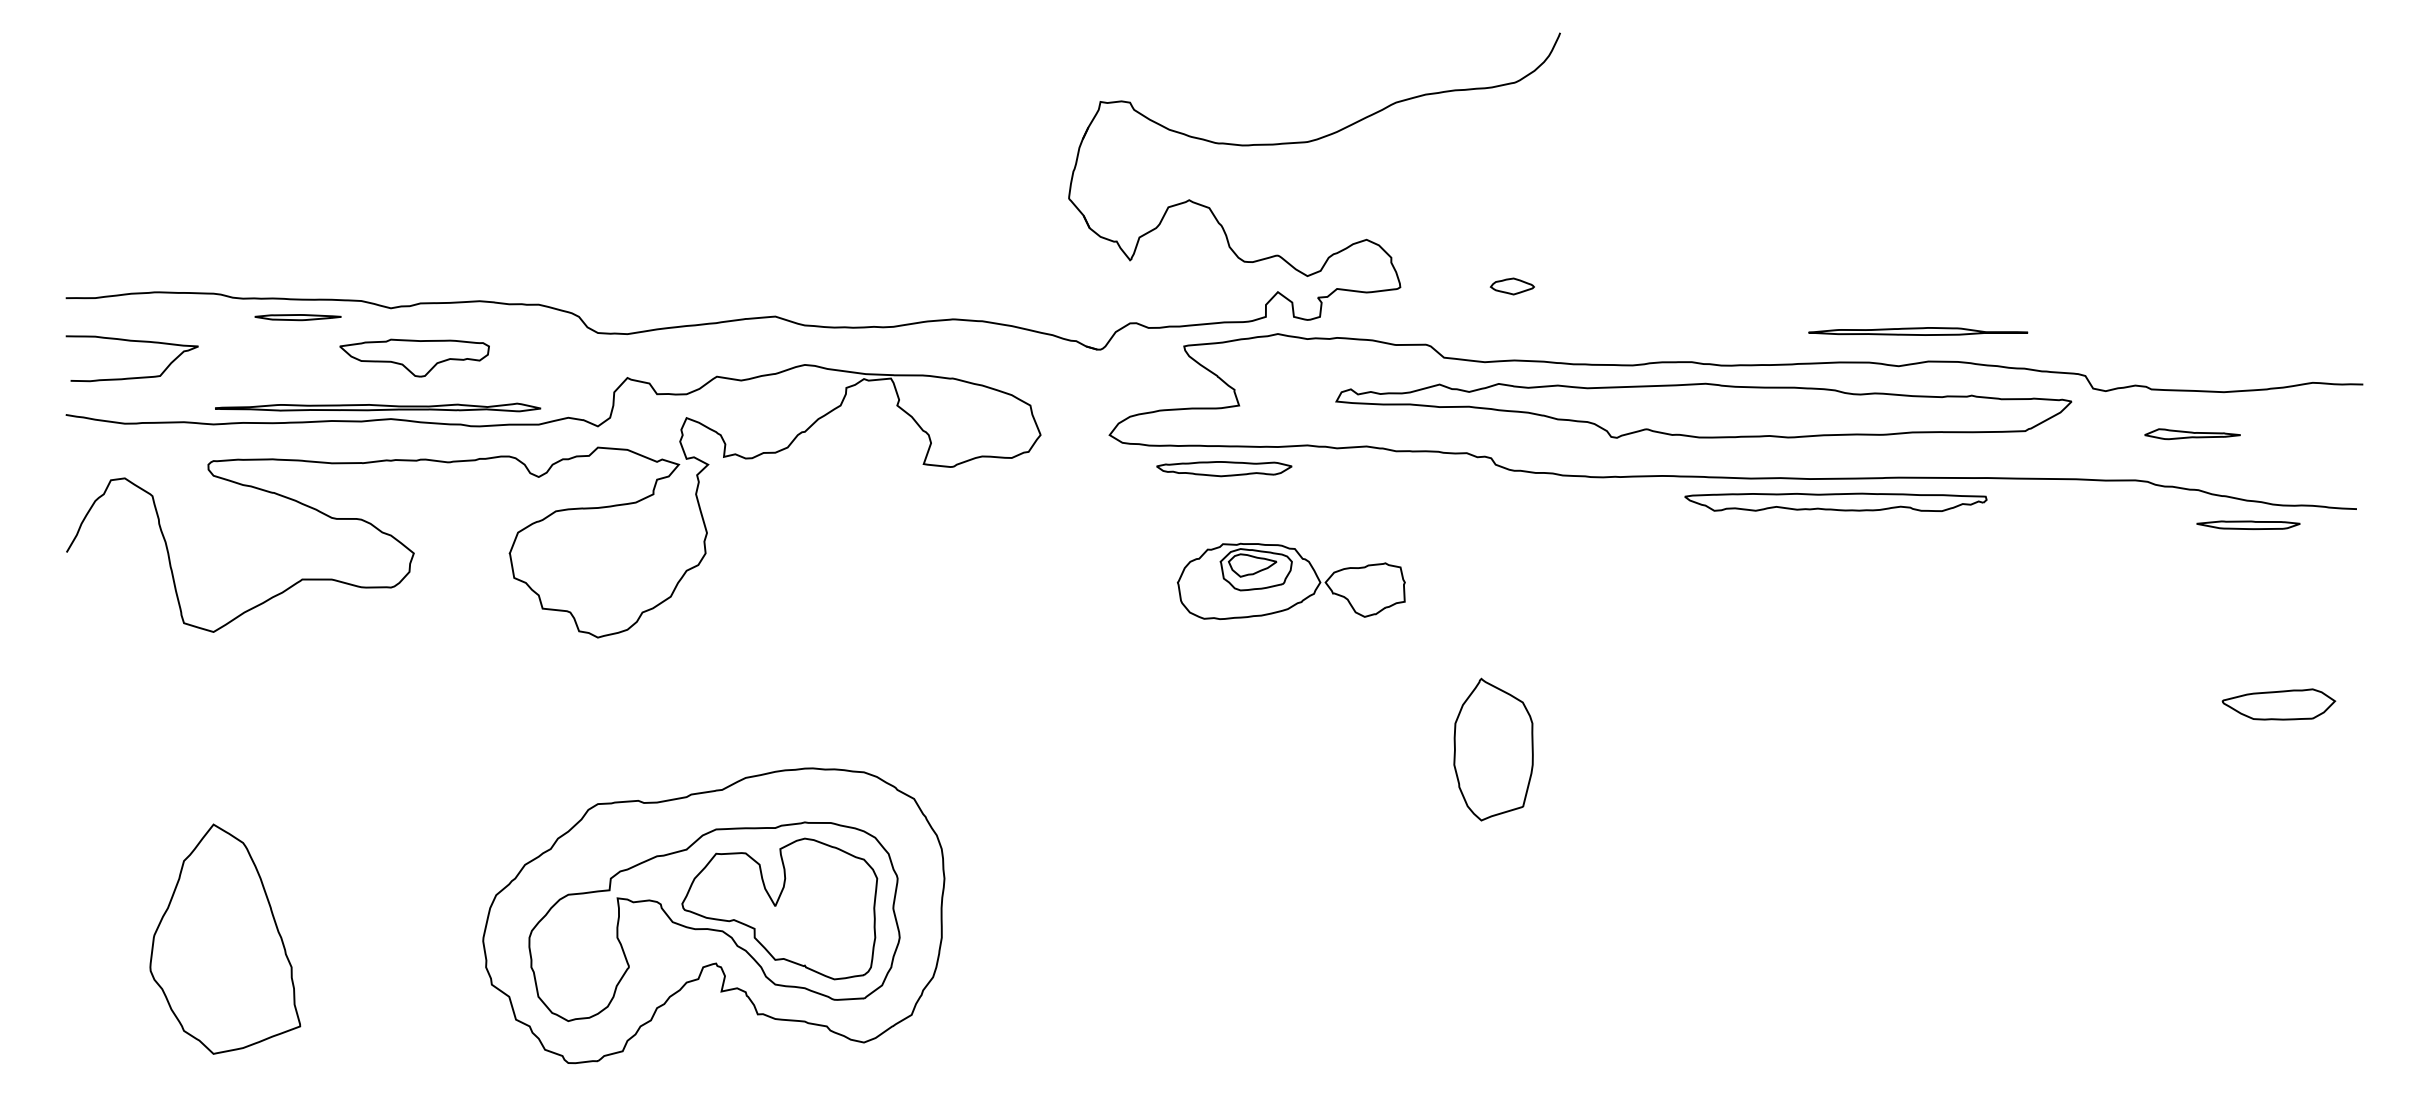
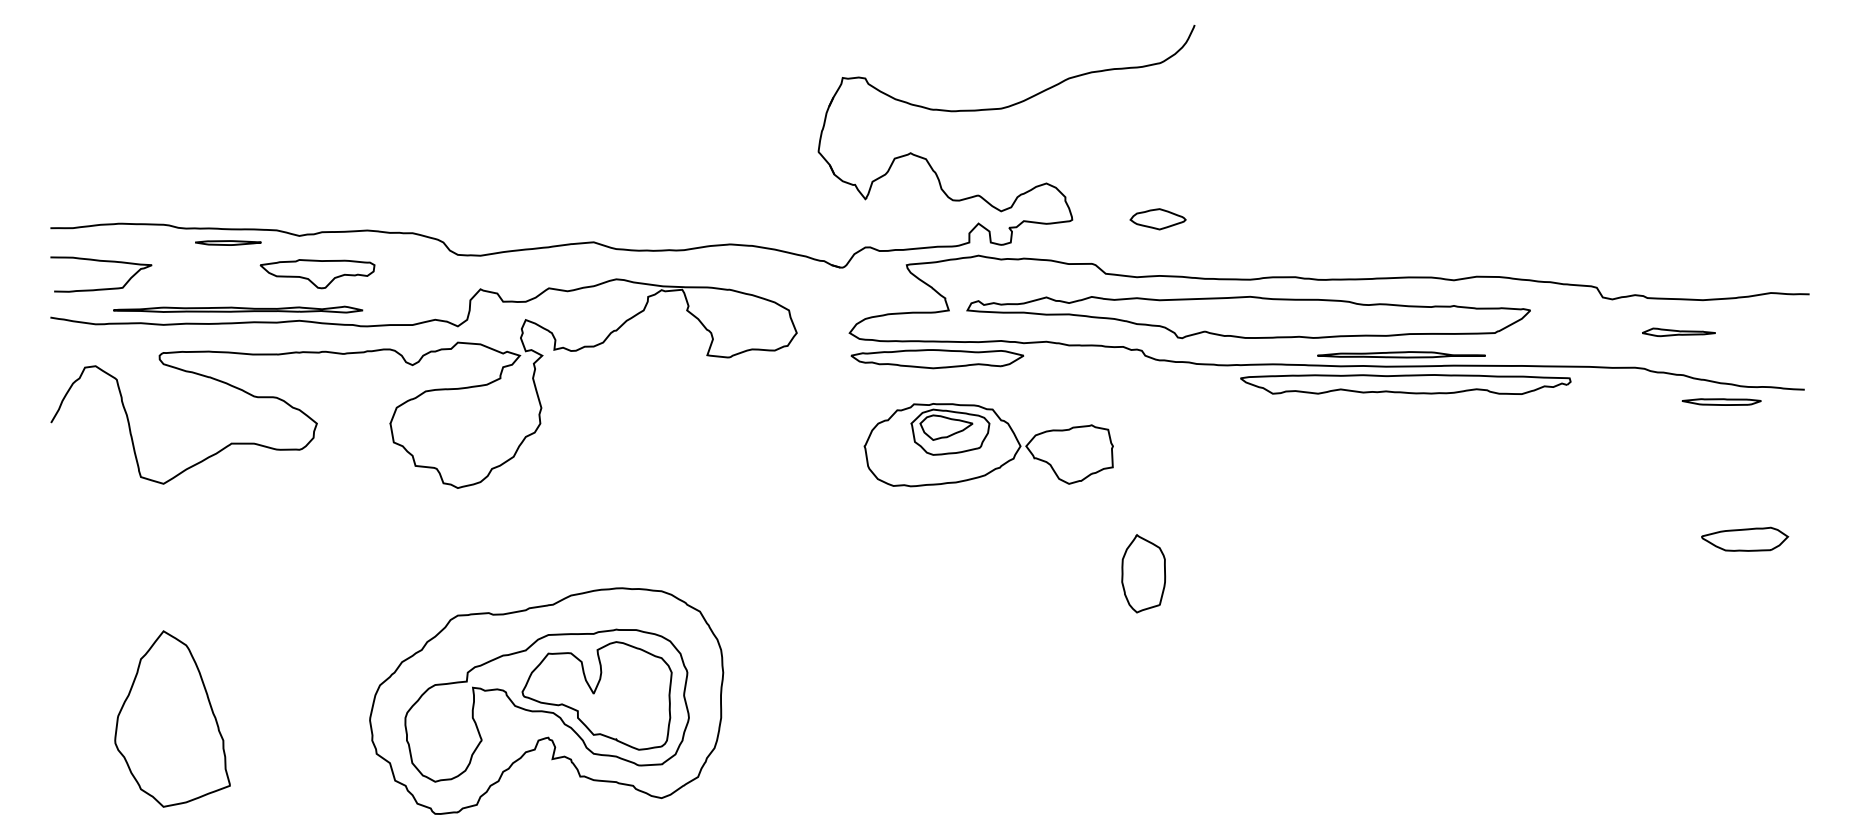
part: (1512, 286) -> (1158, 219), size x1.67
part: (1918, 331) -> (1401, 354), moved
part: (378, 407) -> (238, 309), moved
part: (1703, 410) -> (1248, 317), moved
part: (1224, 468) -> (937, 358), size x1.67
part: (1835, 502) -> (1405, 384), size x1.43
part: (1291, 581) -> (988, 445), size x1.43
part: (1493, 748) -> (1143, 573), size x0.71

